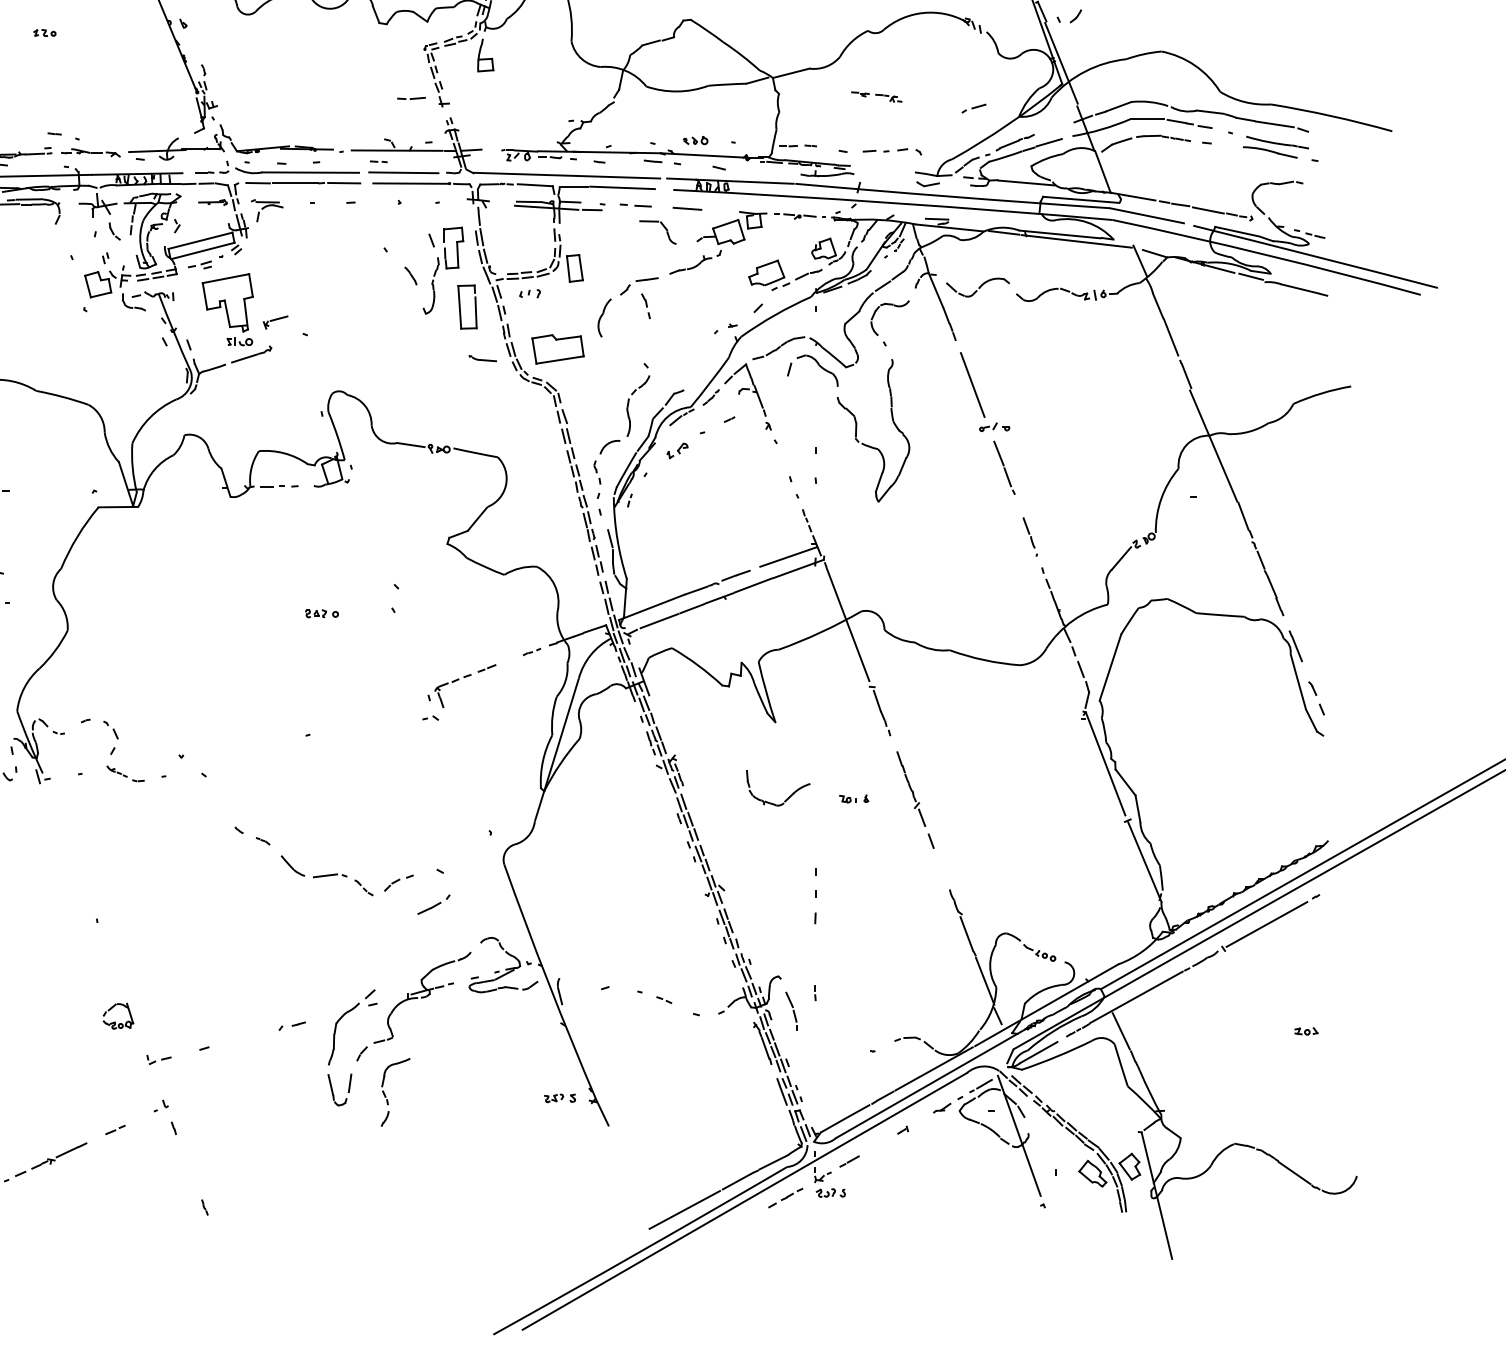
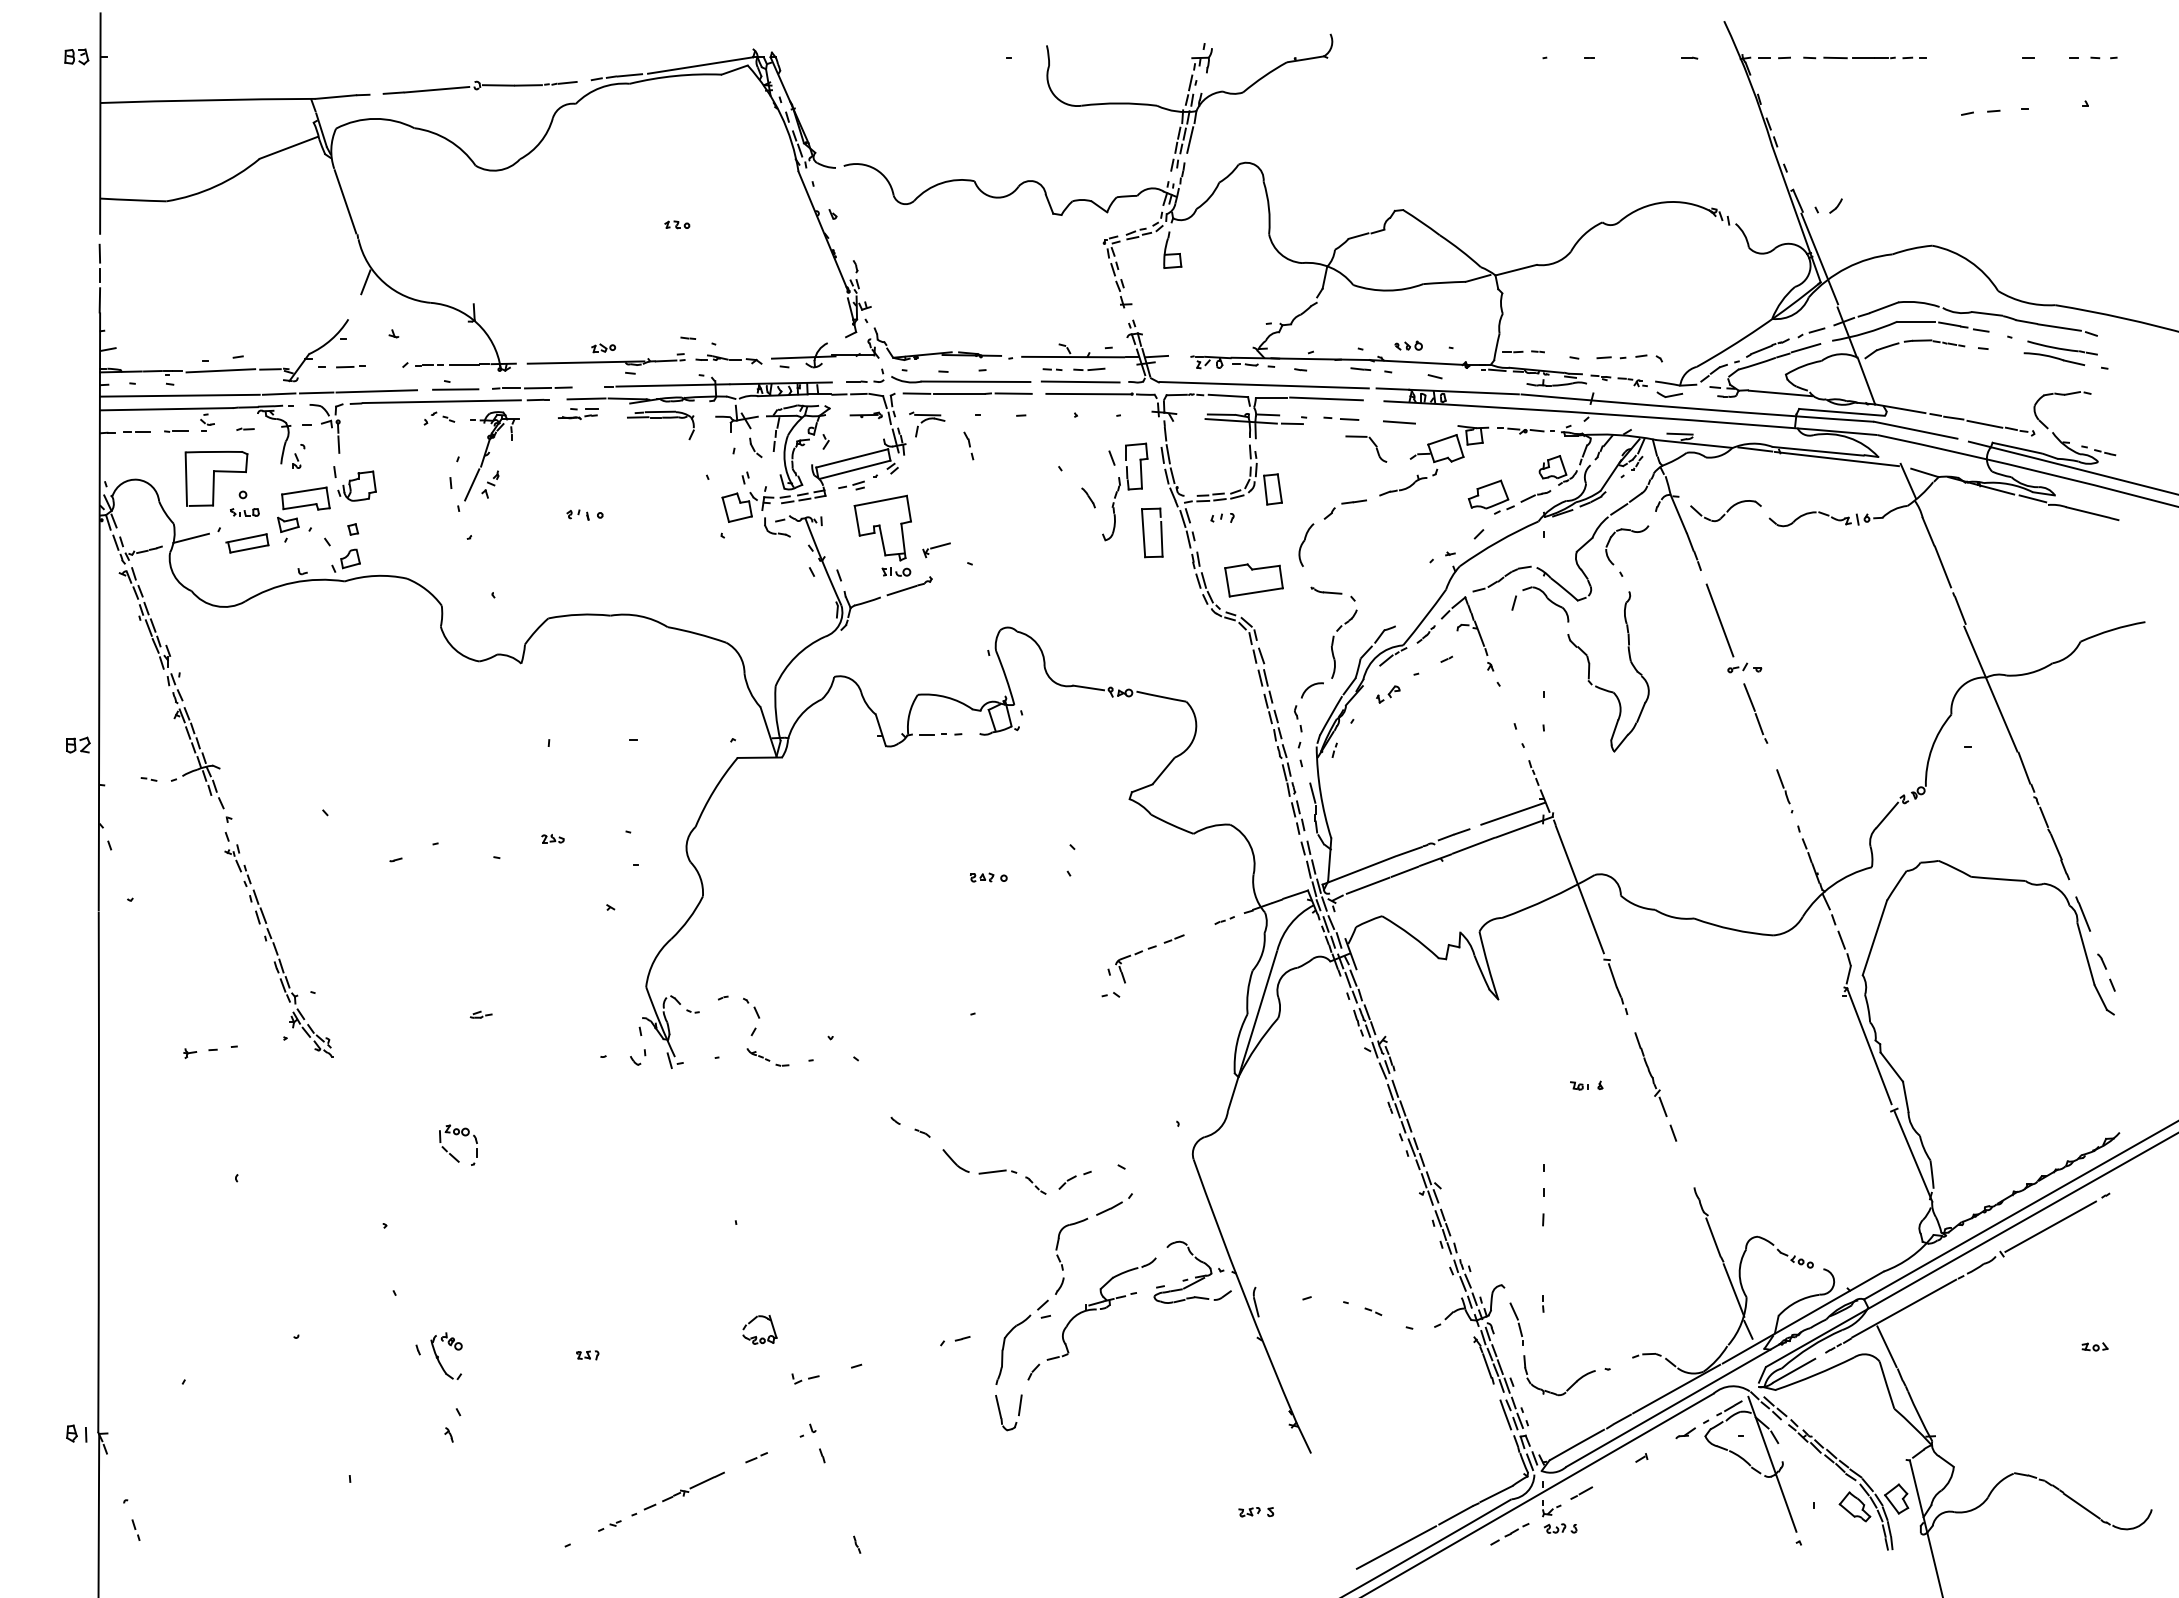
part: (876, 96) -> (1618, 380), moved
part: (411, 97) -> (1089, 368), moved
part: (974, 108) -> (1811, 332), moved
part: (645, 305) -> (968, 445), moved
part: (482, 358) -> (1326, 590), moved
part: (785, 799) -> (1567, 1388), moved
part: (386, 1096) -> (1061, 1261), moved
part: (560, 1098) -> (1256, 1512), moved

